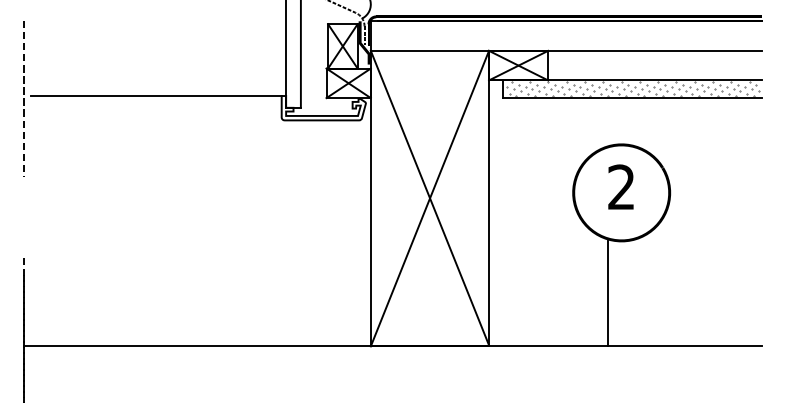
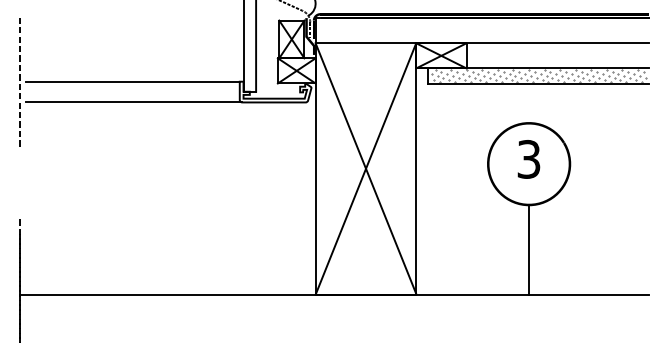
line: (157, 120) -> (134, 102), added
text: (621, 187) -> (528, 159), 2 -> 3
line: (607, 293) -> (528, 249), moved

